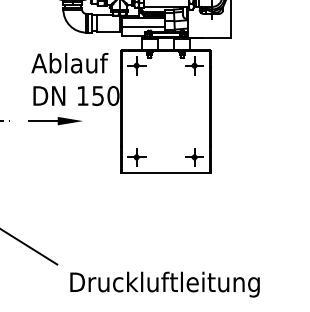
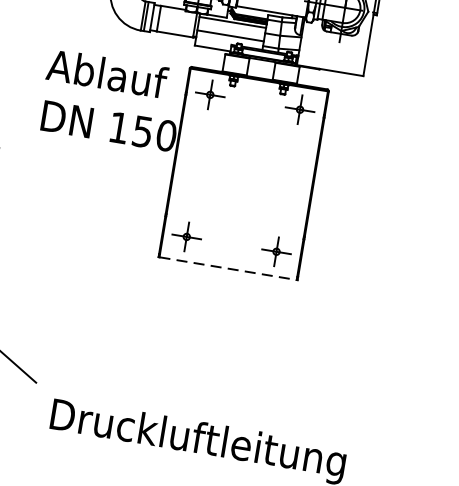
part: (55, 121) -> (70, 160), removed
line: (166, 172) -> (229, 268), solid -> dashed

